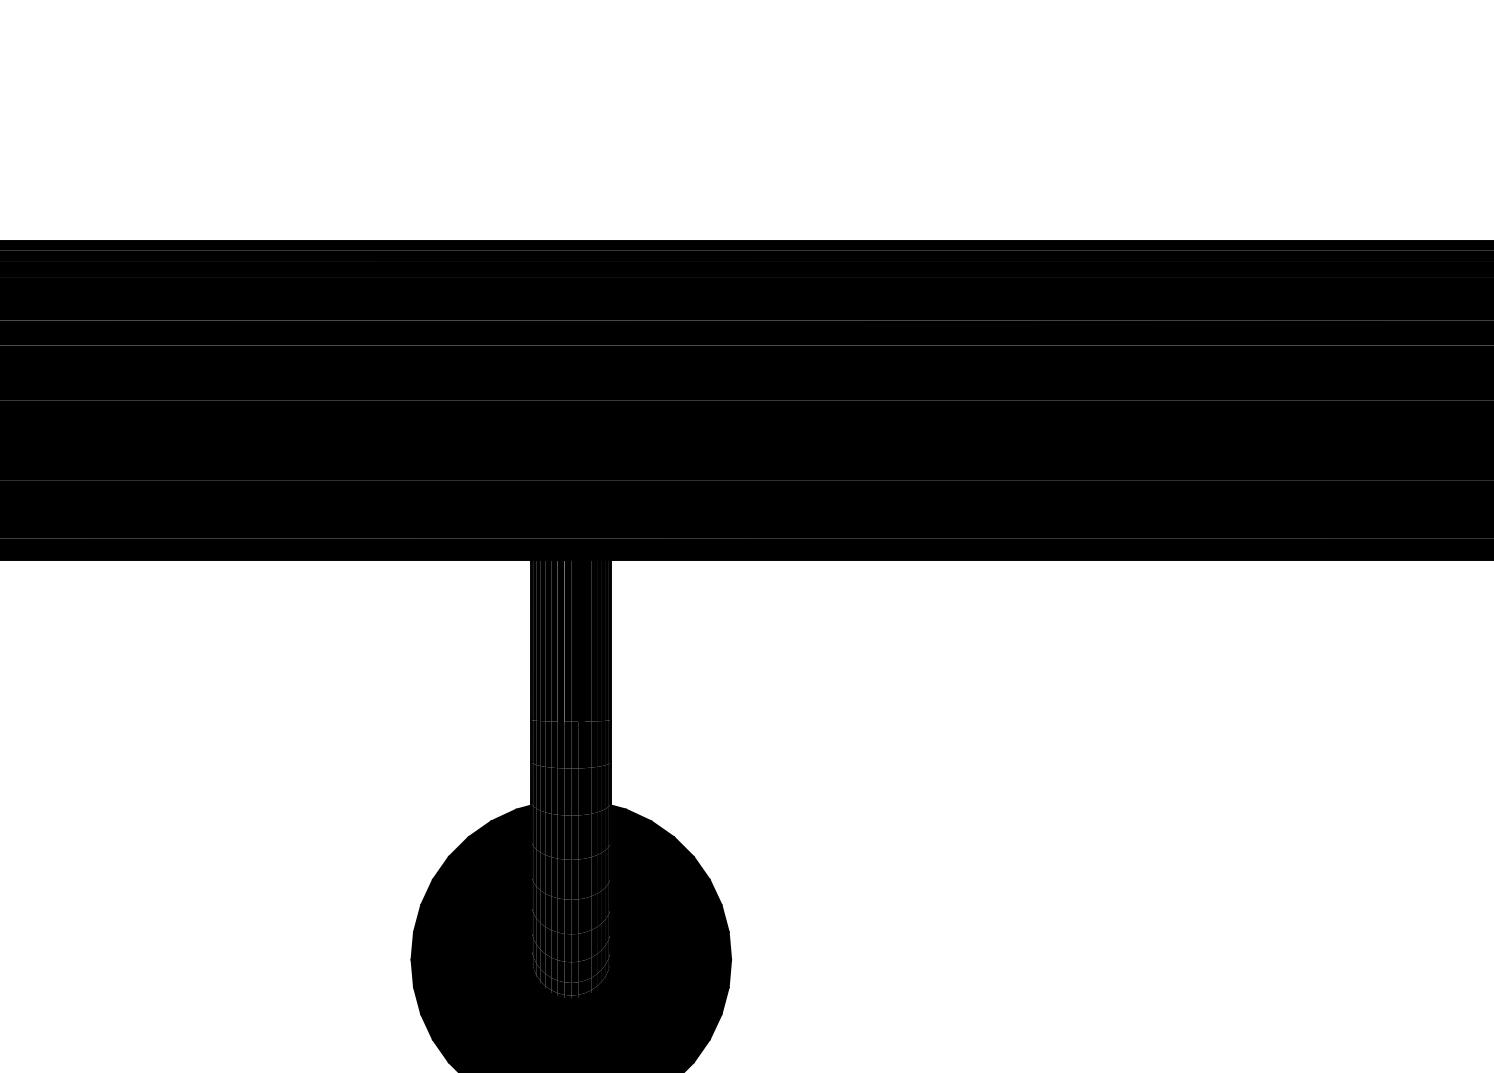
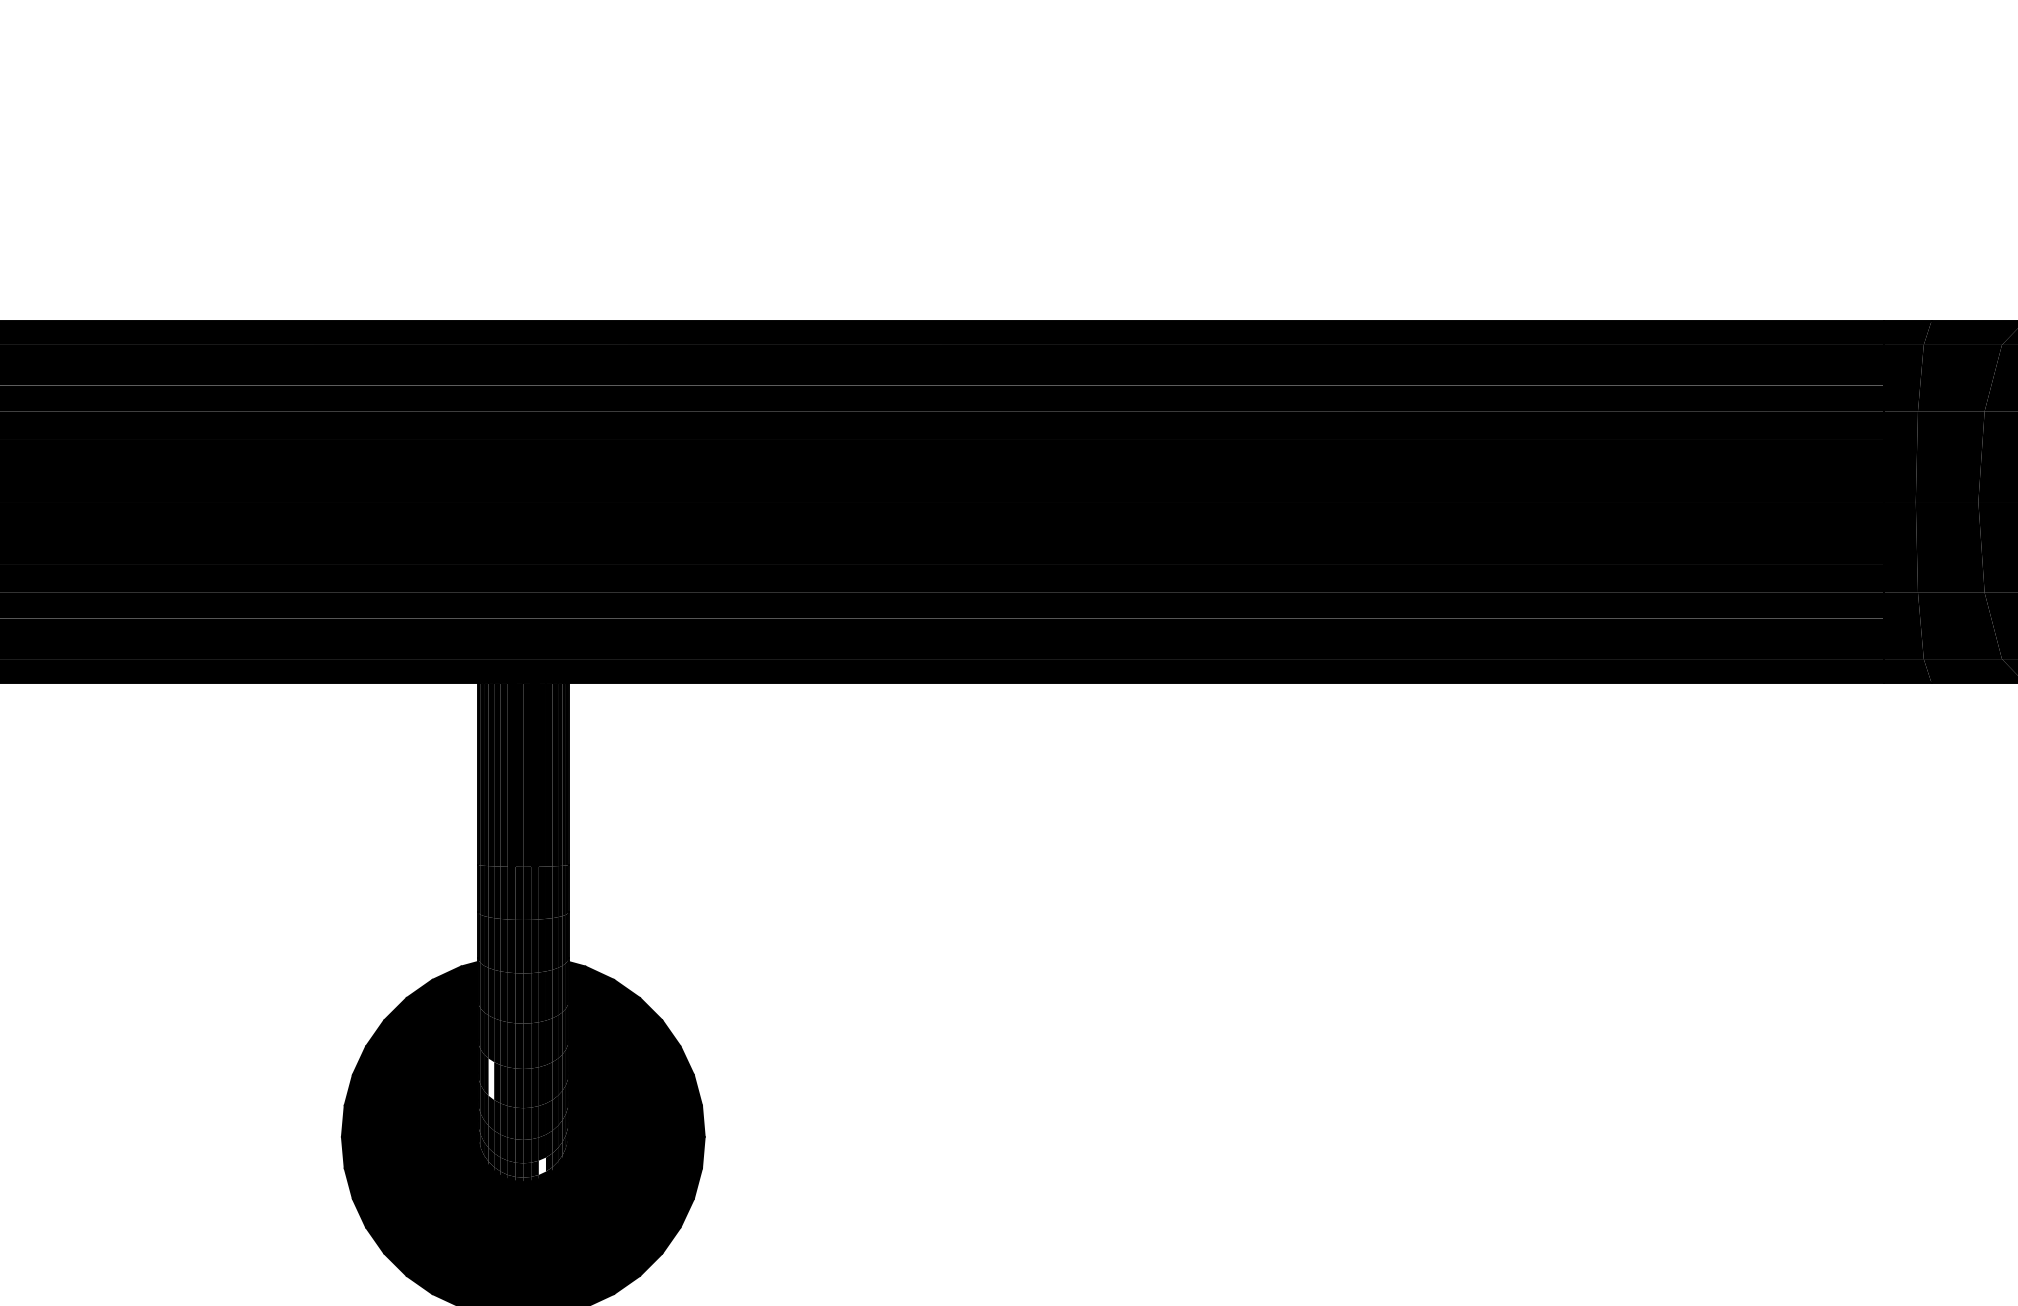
fill: (543, 909) -> (491, 1079), removed
fill: (587, 984) -> (541, 1165), removed

